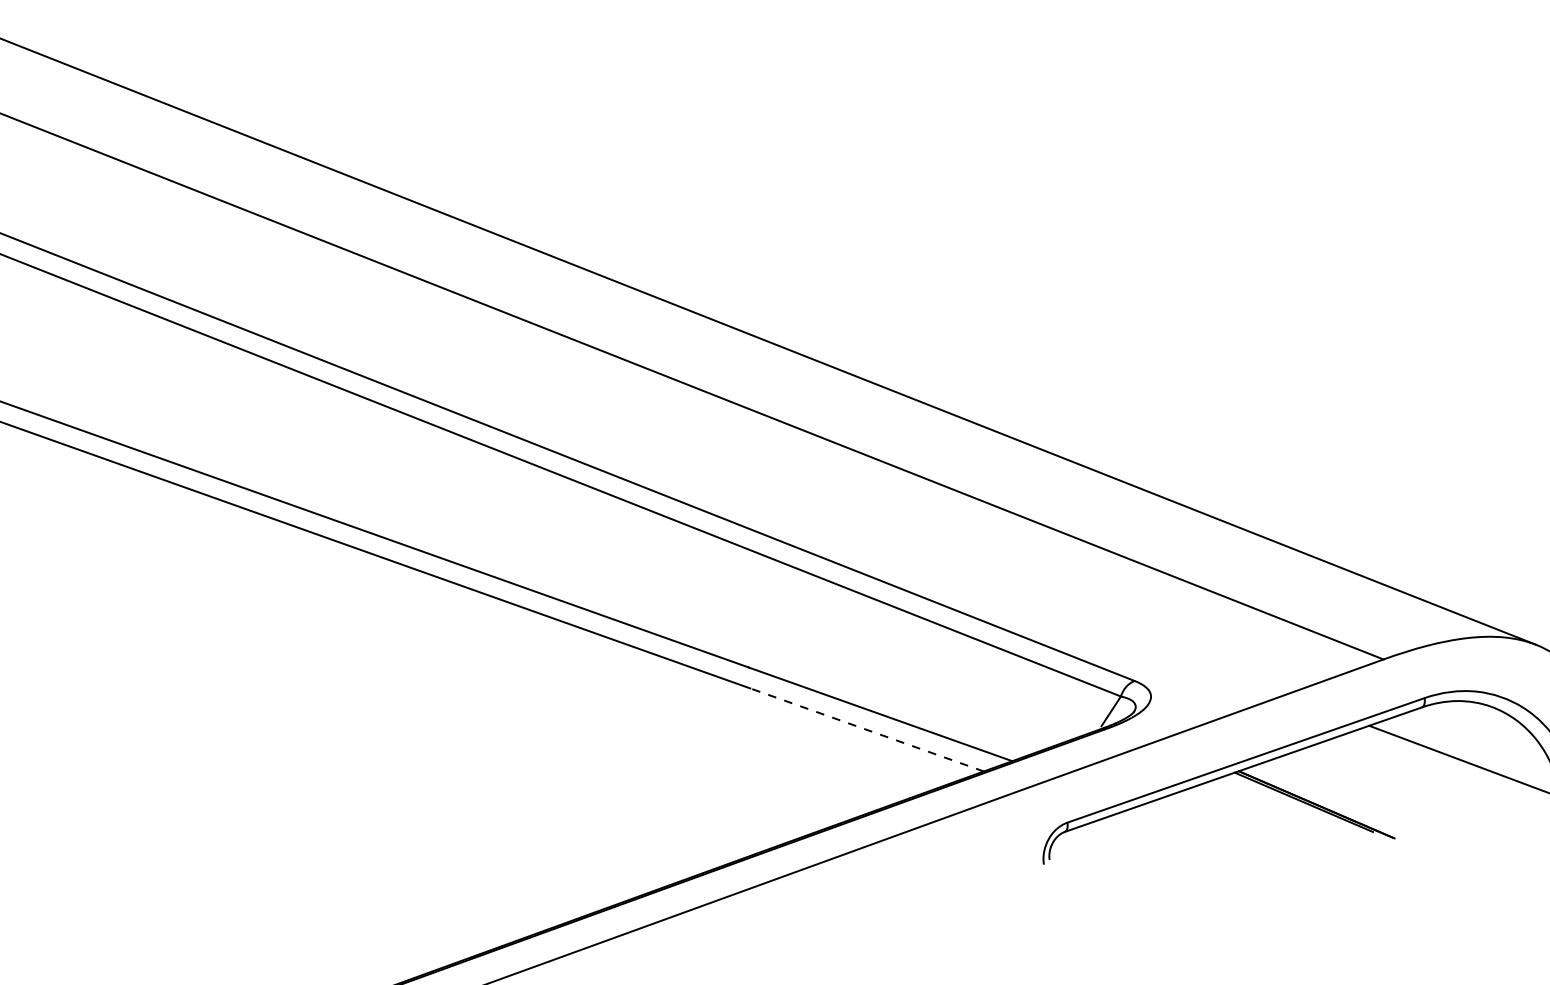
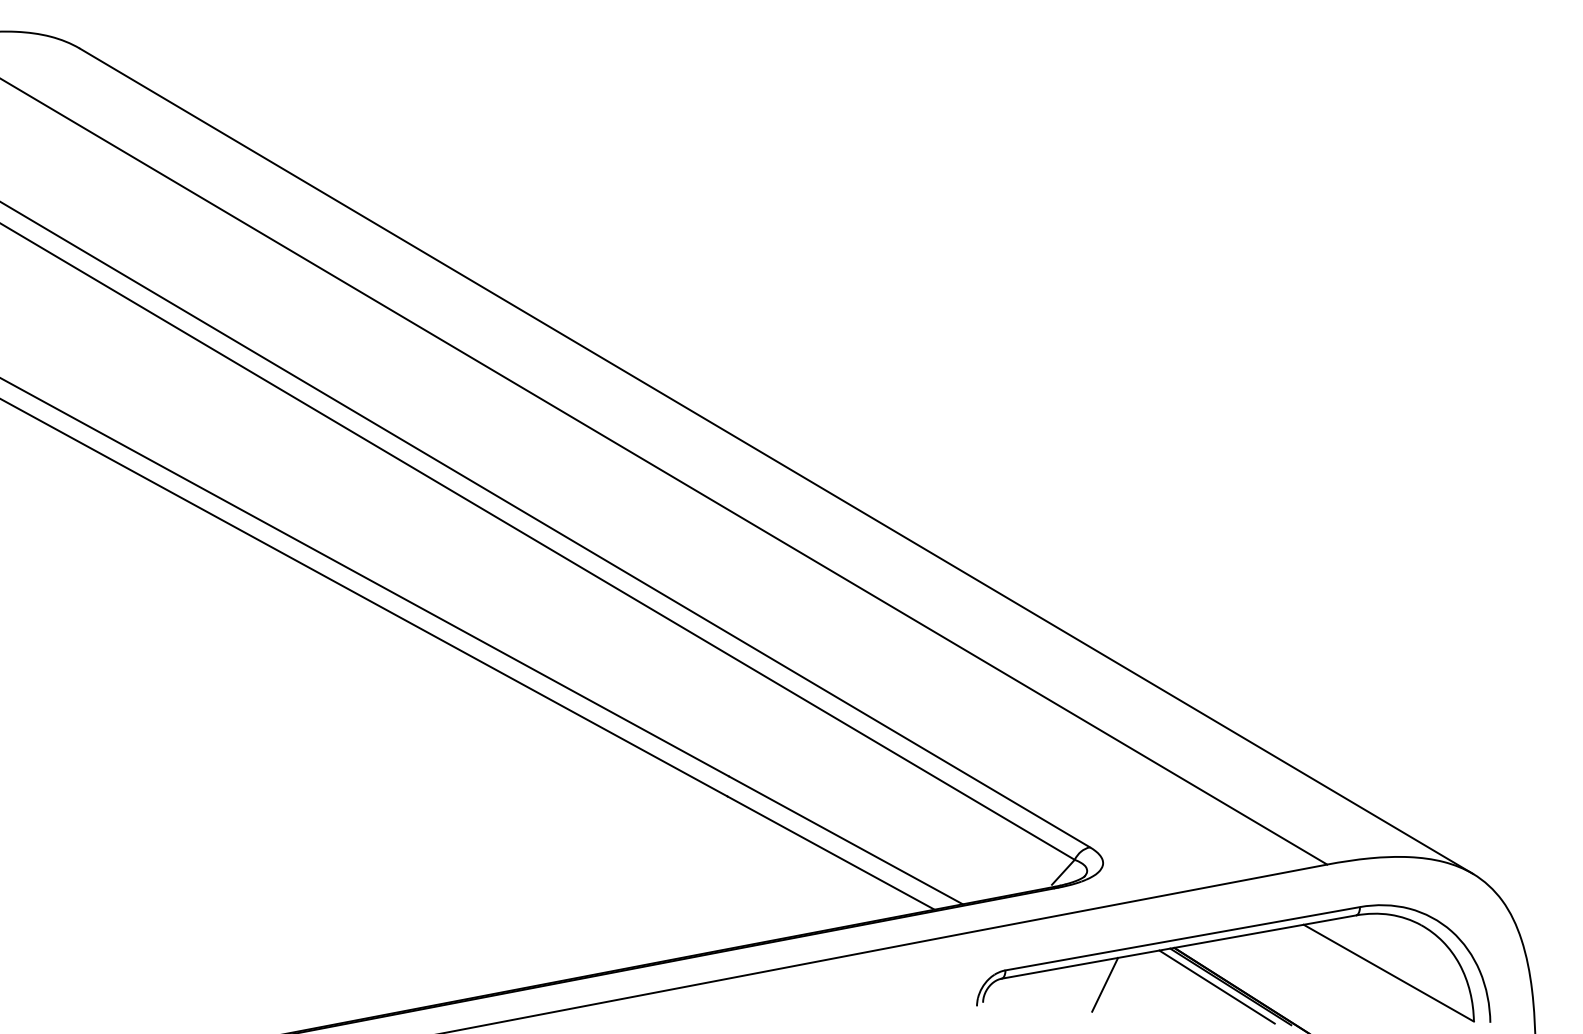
line: (866, 729) -> (830, 852), dashed -> solid
line: (1288, 804) -> (1216, 986), added
line: (1173, 820) -> (1105, 984), added

